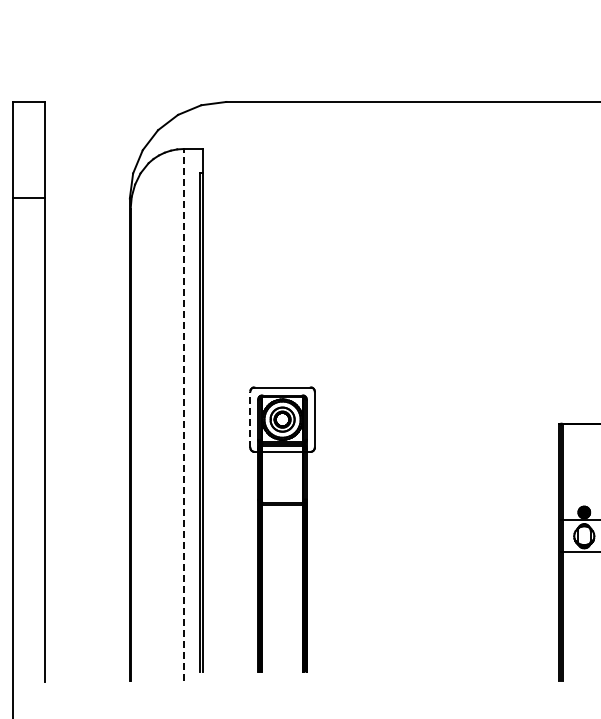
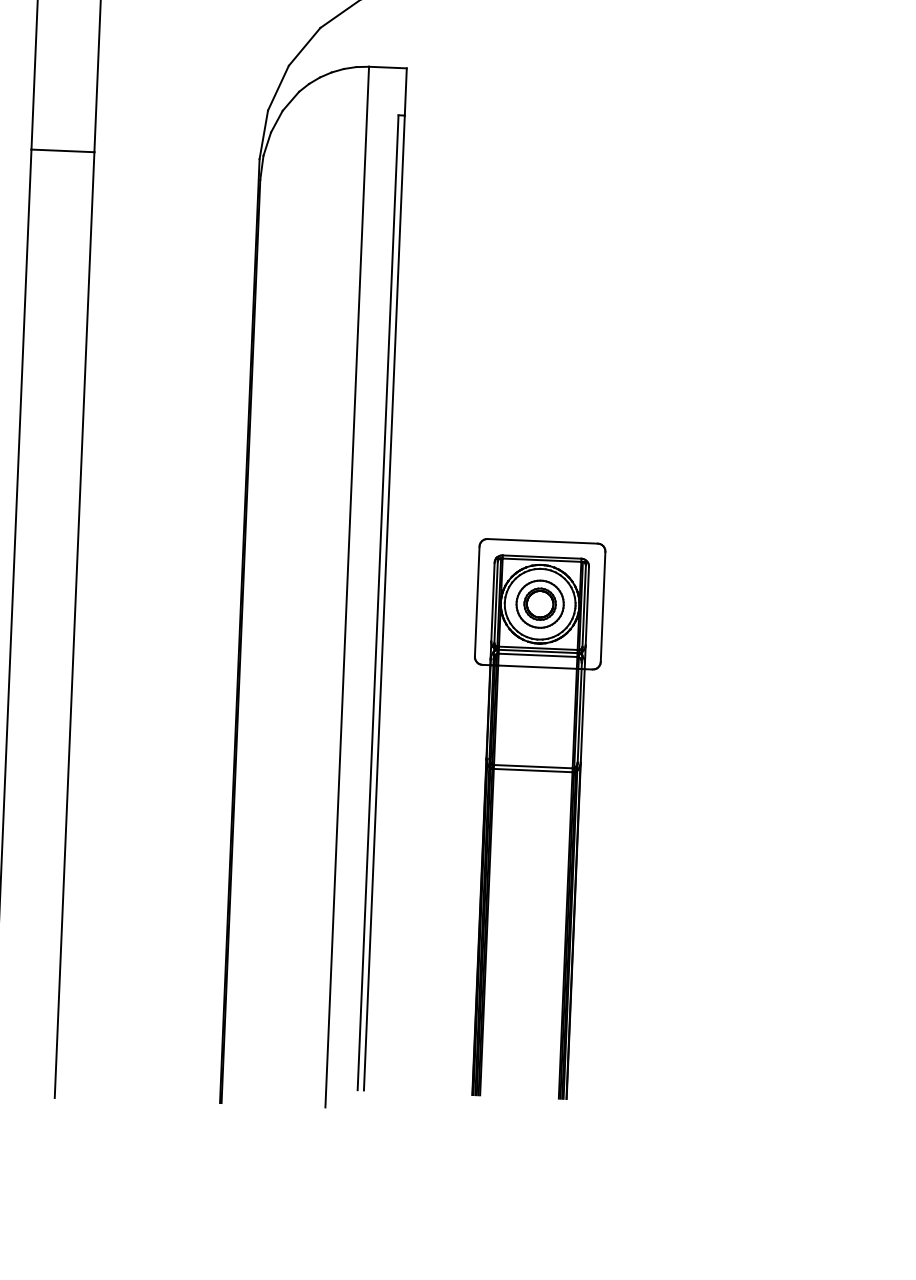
line: (183, 414) -> (346, 586), dashed -> solid
line: (250, 419) -> (477, 601), dashed -> solid

